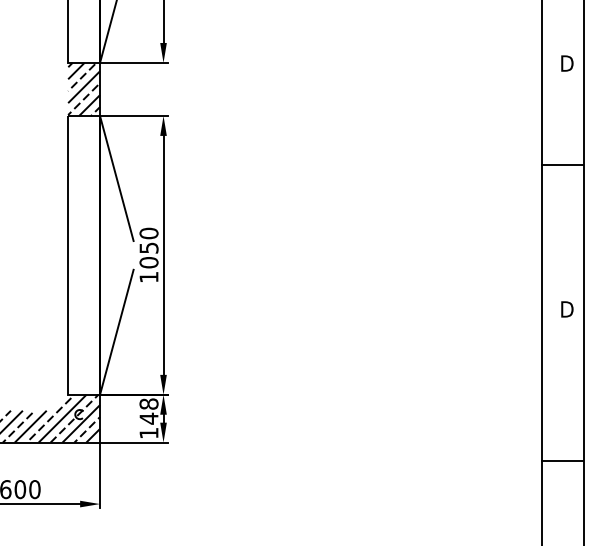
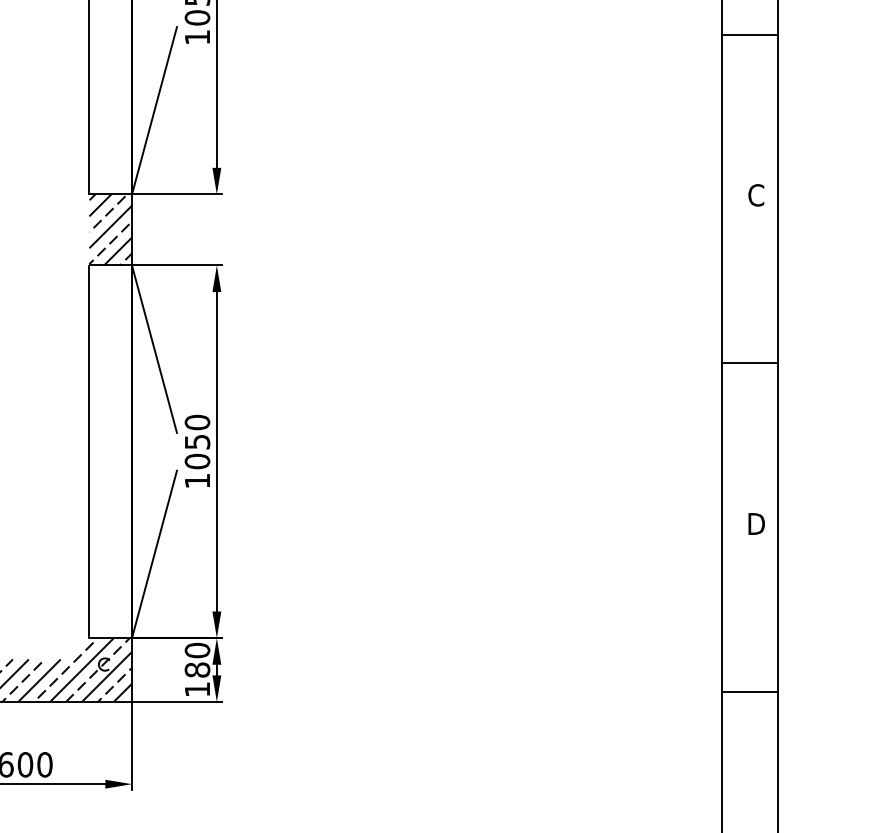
text: (567, 63) -> (756, 195), D -> C
line: (562, 165) -> (750, 363), moved
text: (149, 411) -> (197, 660), 148 -> 180
line: (562, 460) -> (750, 692), moved

